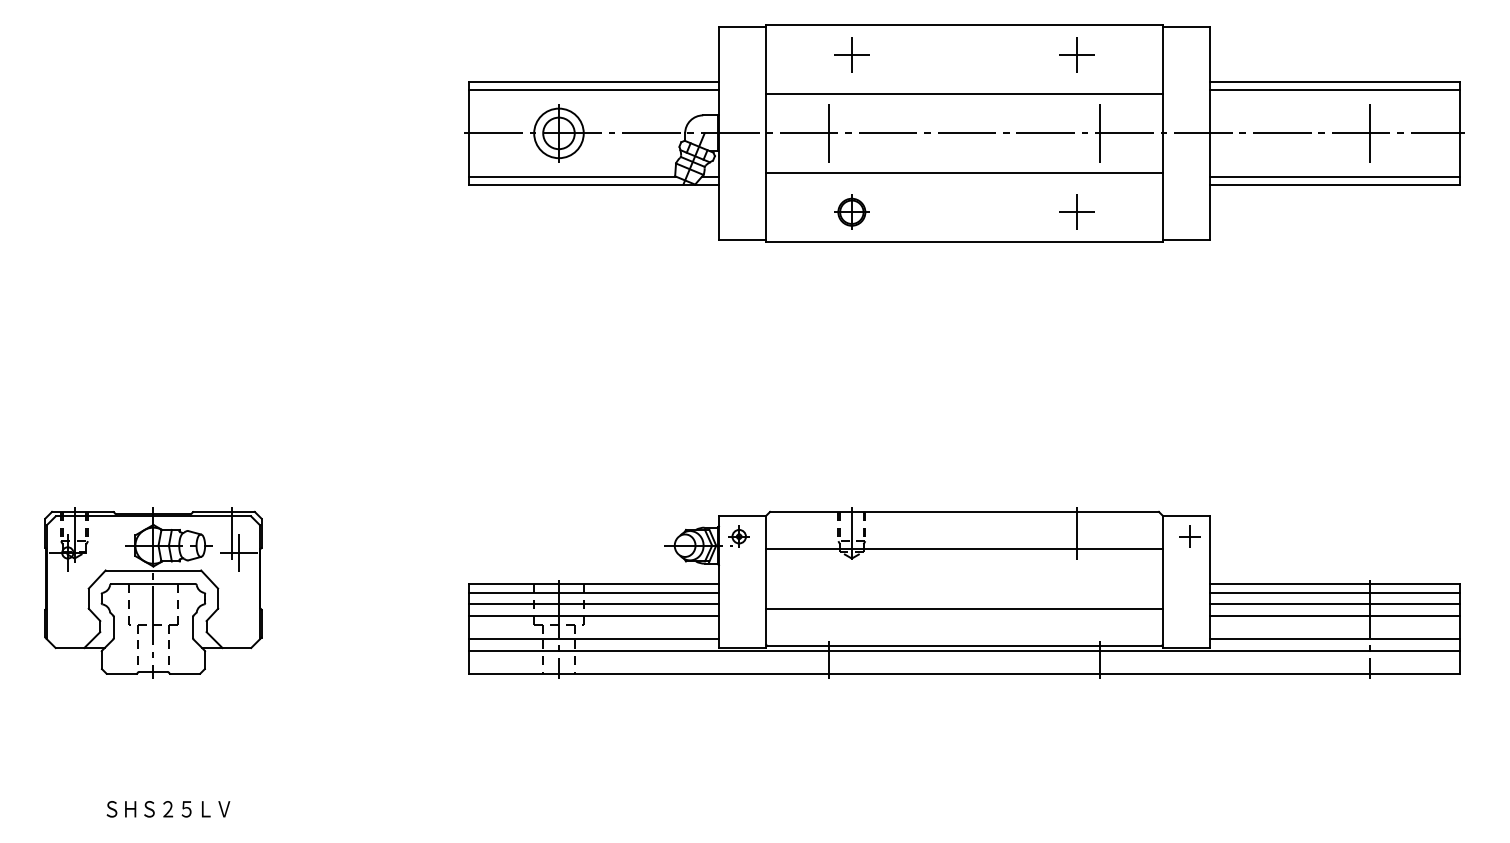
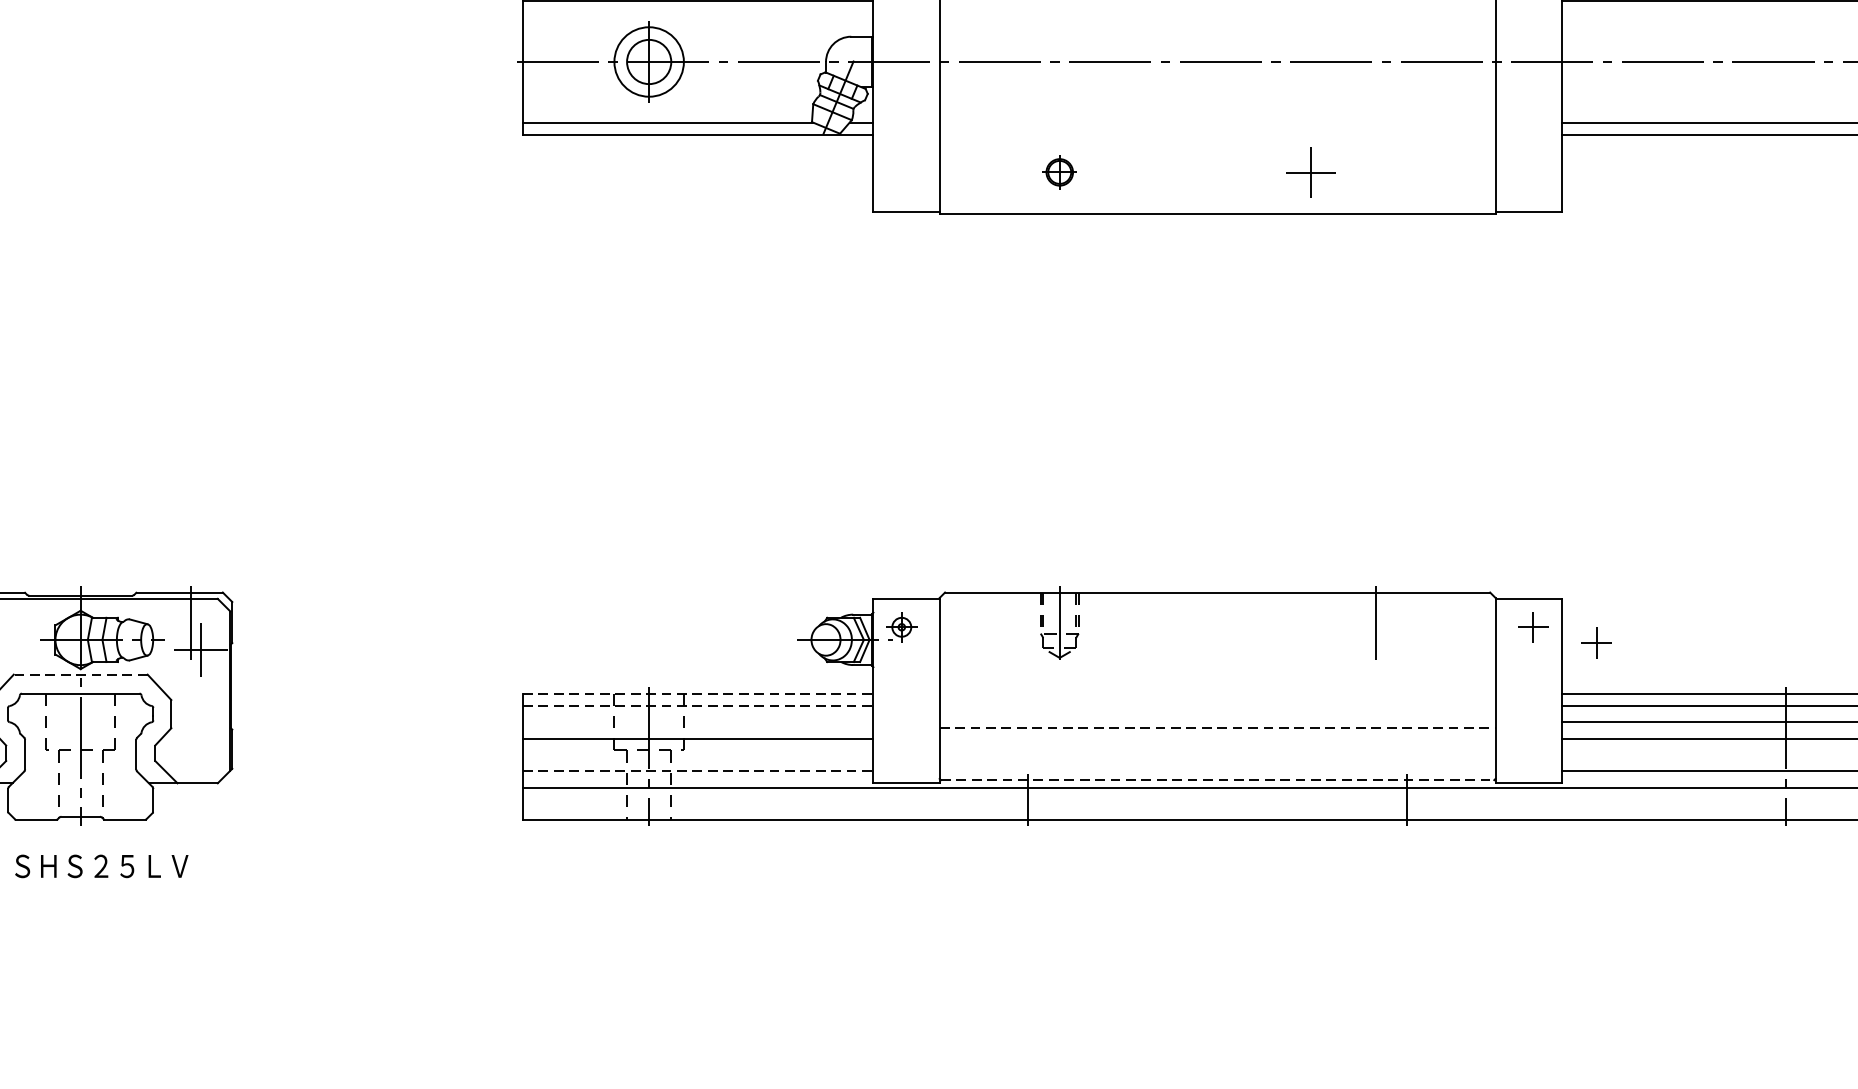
line: (964, 93) -> (1217, 6), removed
line: (829, 133) -> (1028, 62), removed
line: (1099, 133) -> (1406, 62), removed
line: (1370, 133) -> (1786, 62), removed
line: (964, 173) -> (1217, 118), removed
part: (851, 211) -> (1059, 171), size x0.7
part: (1076, 211) -> (1310, 171), moved
part: (1234, 547) -> (1596, 642), added
line: (964, 549) -> (1217, 645), removed
line: (153, 570) -> (80, 674), solid -> dashed
line: (594, 584) -> (698, 694), solid -> dashed
line: (594, 593) -> (698, 706), solid -> dashed
line: (593, 604) -> (697, 722), removed
line: (965, 608) -> (1218, 727), solid -> dashed
line: (594, 638) -> (698, 769), solid -> dashed
line: (965, 645) -> (1218, 779), solid -> dashed
text: (168, 809) -> (101, 866), moved

